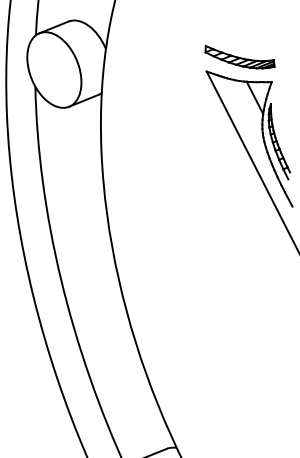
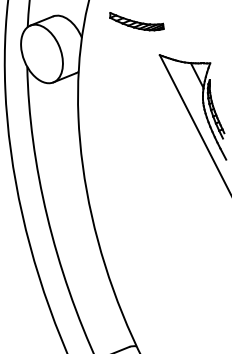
part: (239, 57) -> (136, 21), moved

